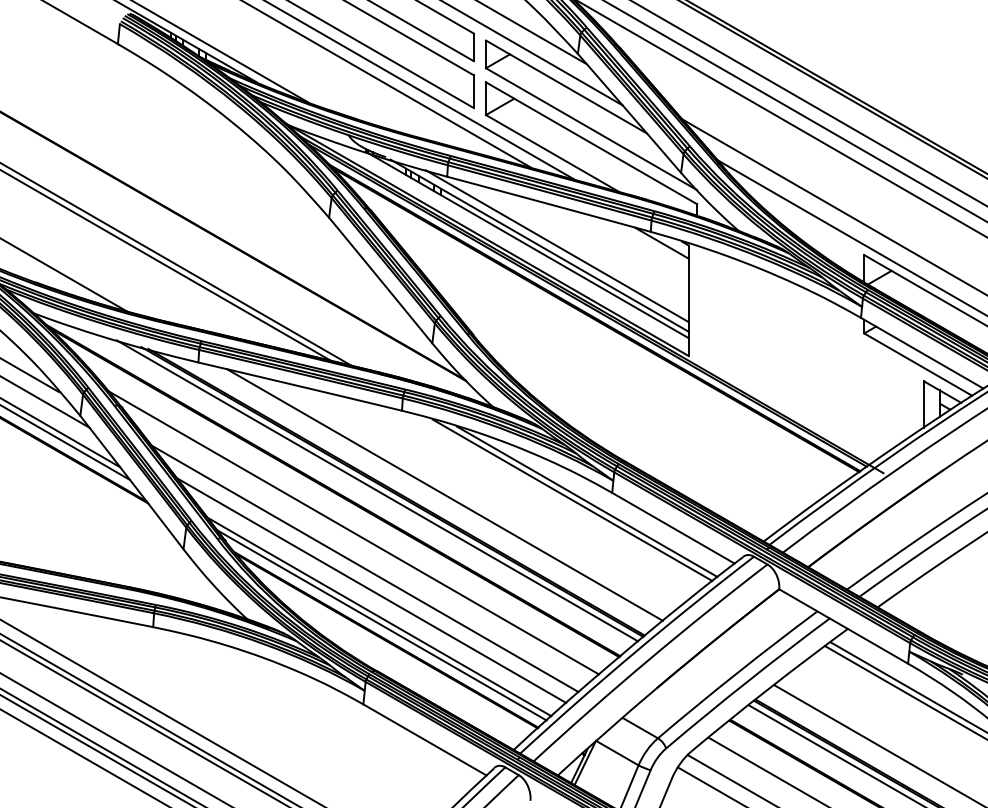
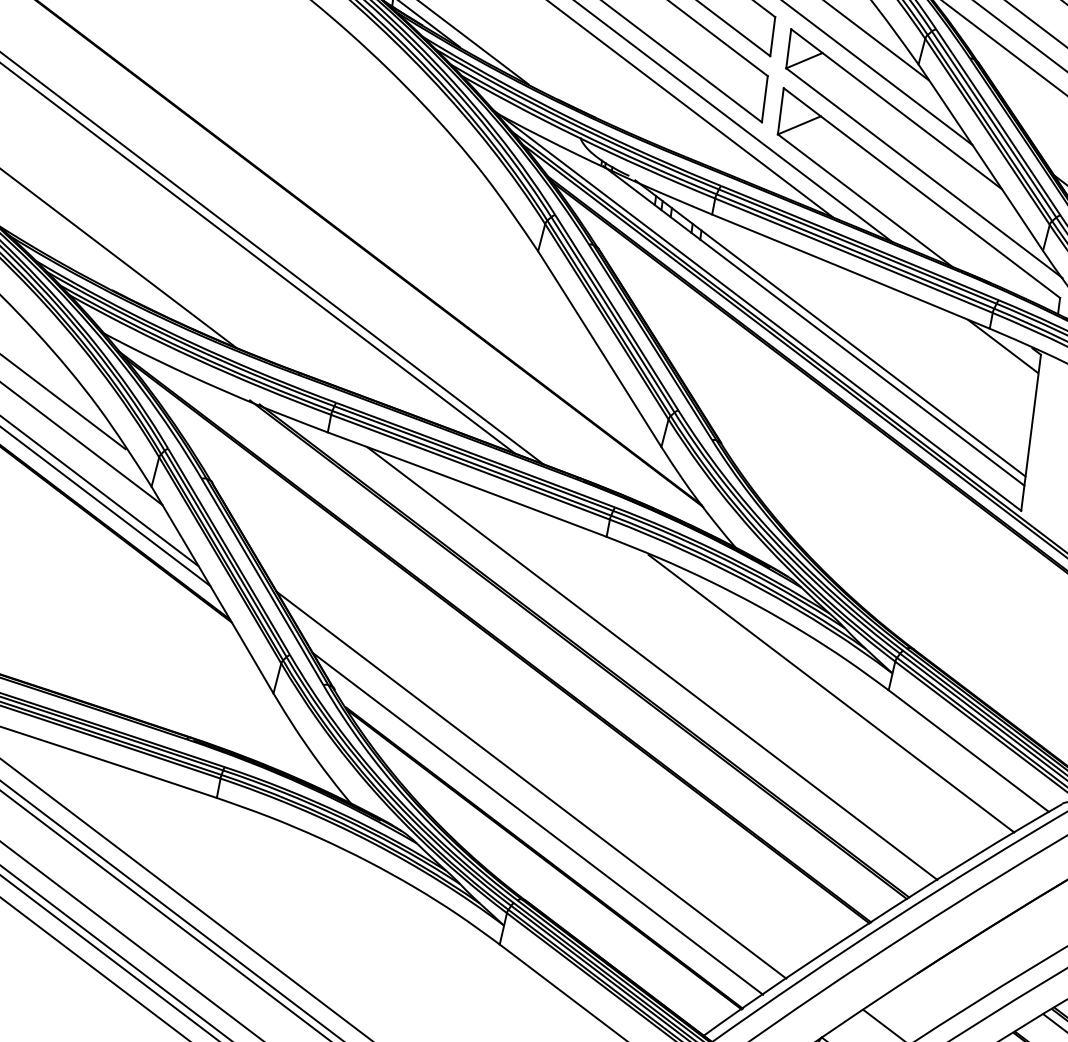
line: (556, 246) -> (854, 332), removed
line: (377, 490) -> (557, 645), removed
line: (586, 501) -> (850, 697), removed
line: (353, 532) -> (516, 700), removed
line: (364, 568) -> (525, 752), removed
line: (381, 625) -> (539, 836), removed

